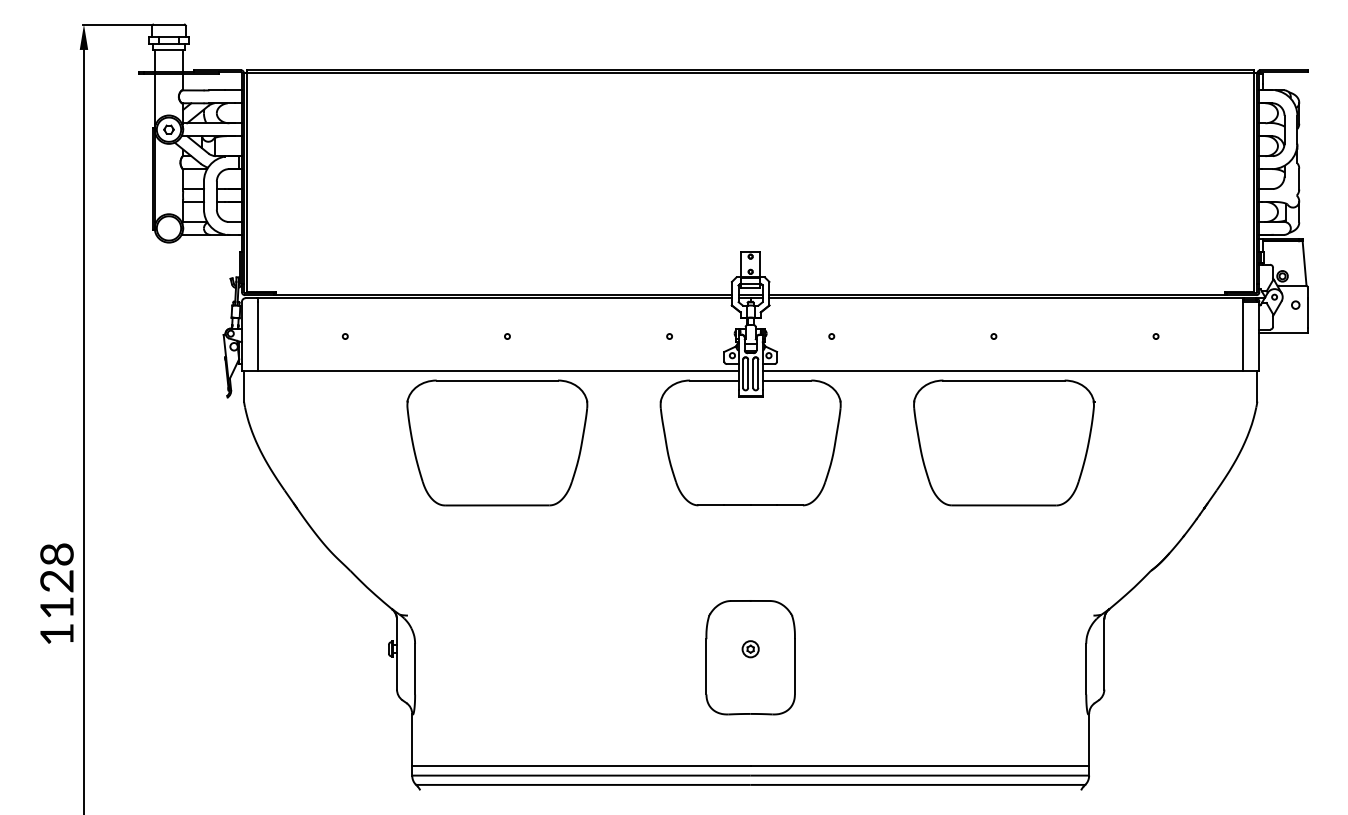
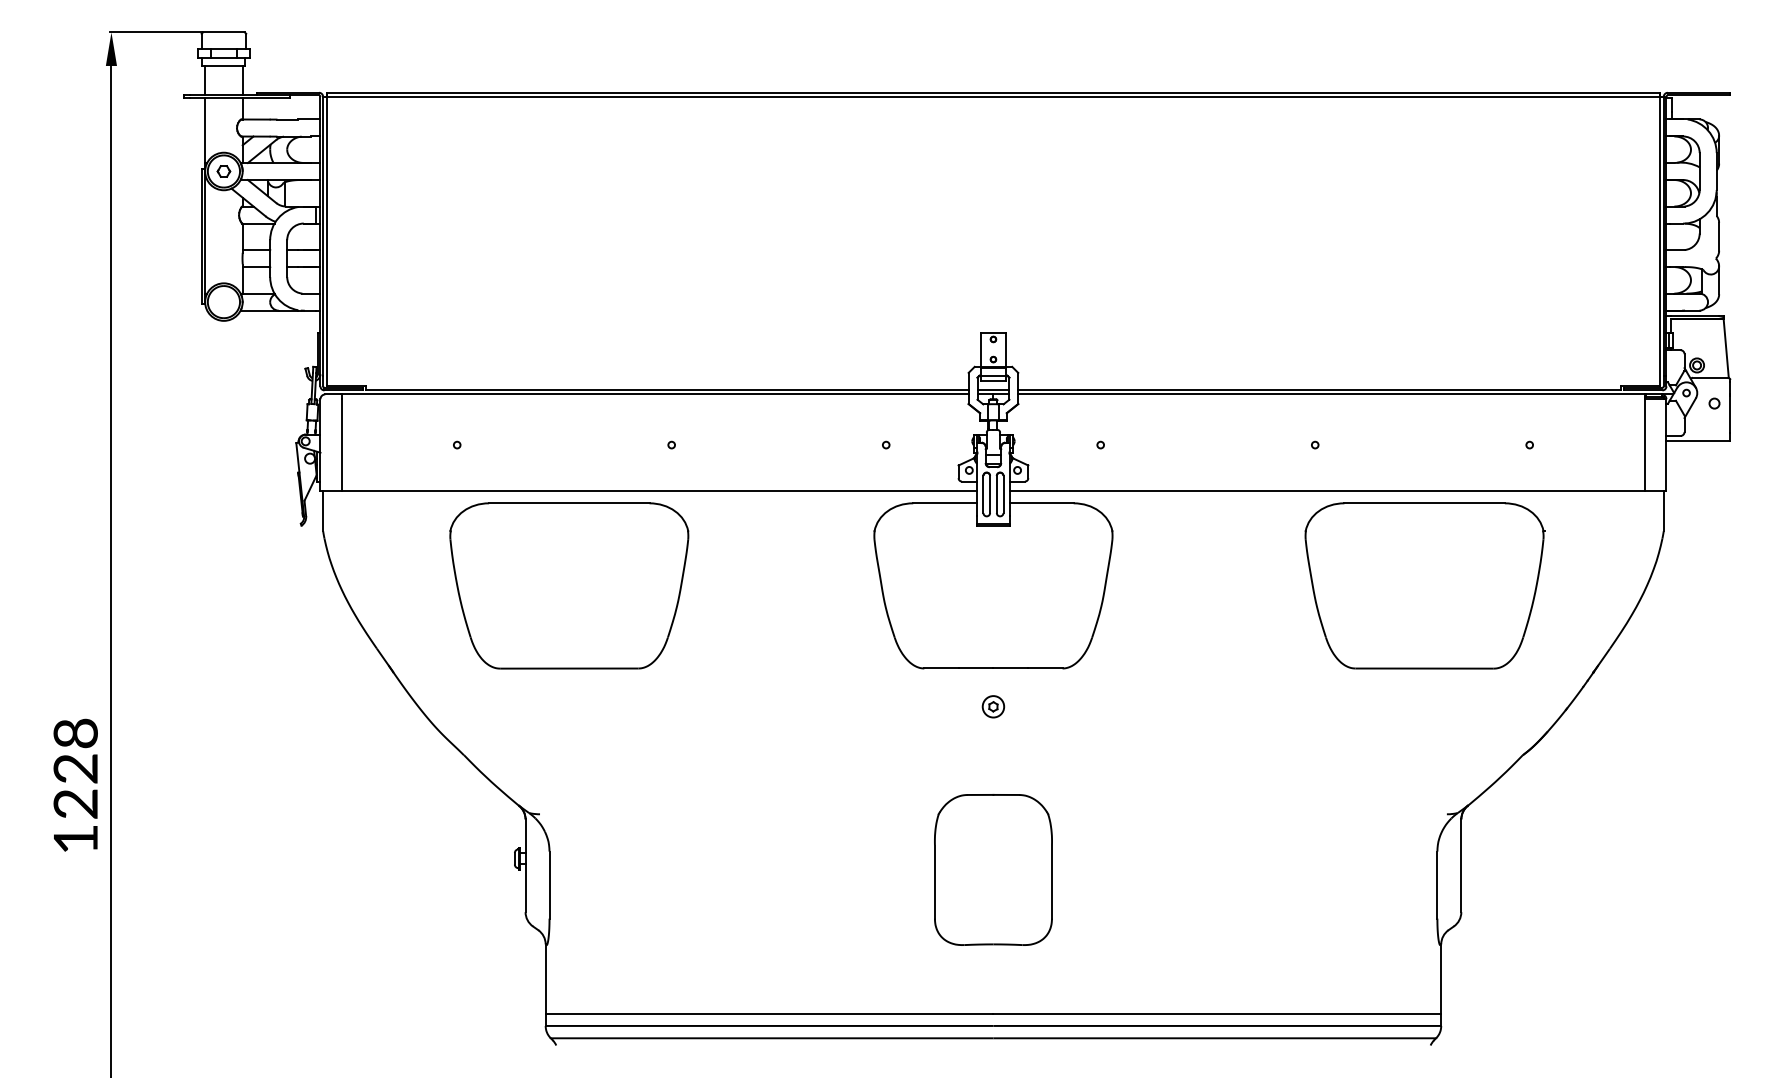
part: (497, 442) -> (569, 585), moved
part: (1003, 442) -> (1424, 585), moved
text: (56, 607) -> (75, 803), 1128 -> 1228
part: (750, 649) -> (993, 706), moved

